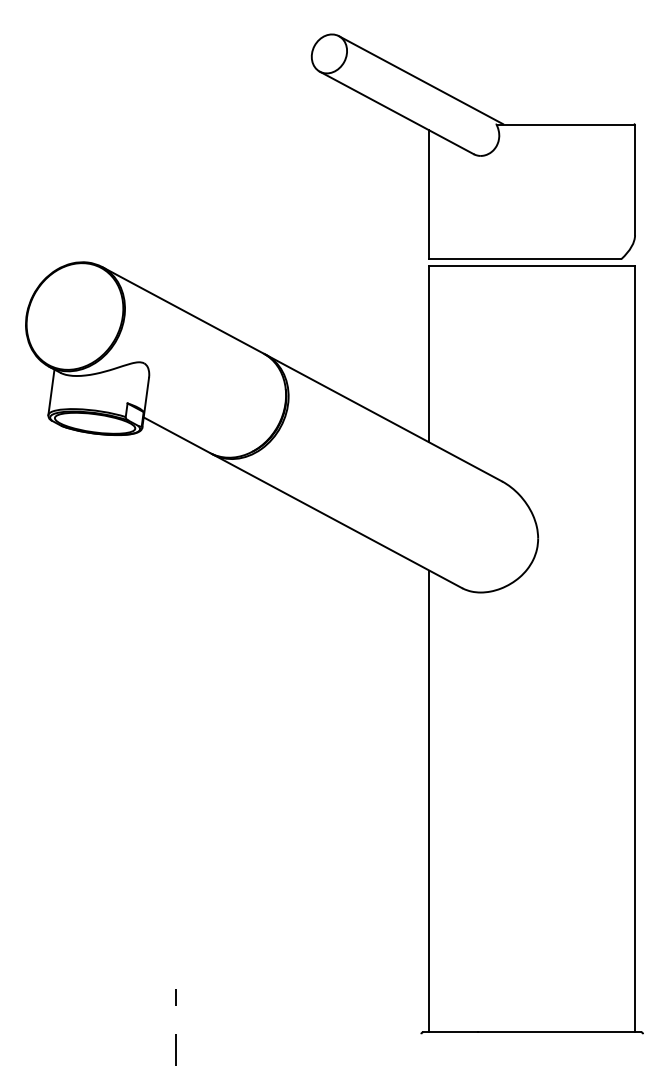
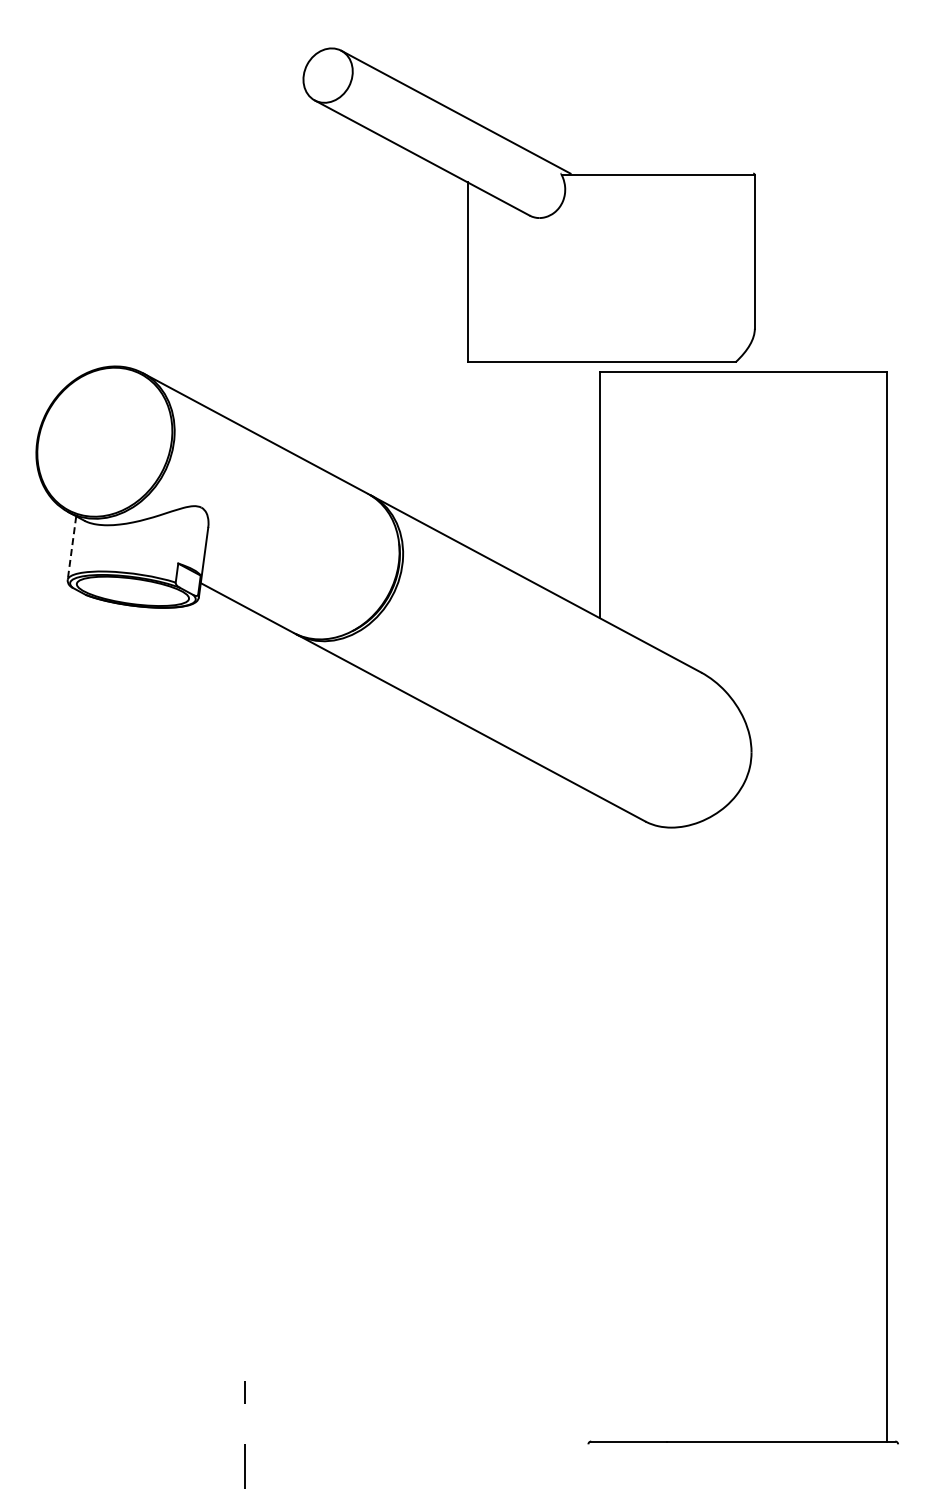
part: (472, 146) -> (528, 204), moved
line: (51, 392) -> (71, 548), solid -> dashed
line: (429, 801) -> (599, 1119), removed

